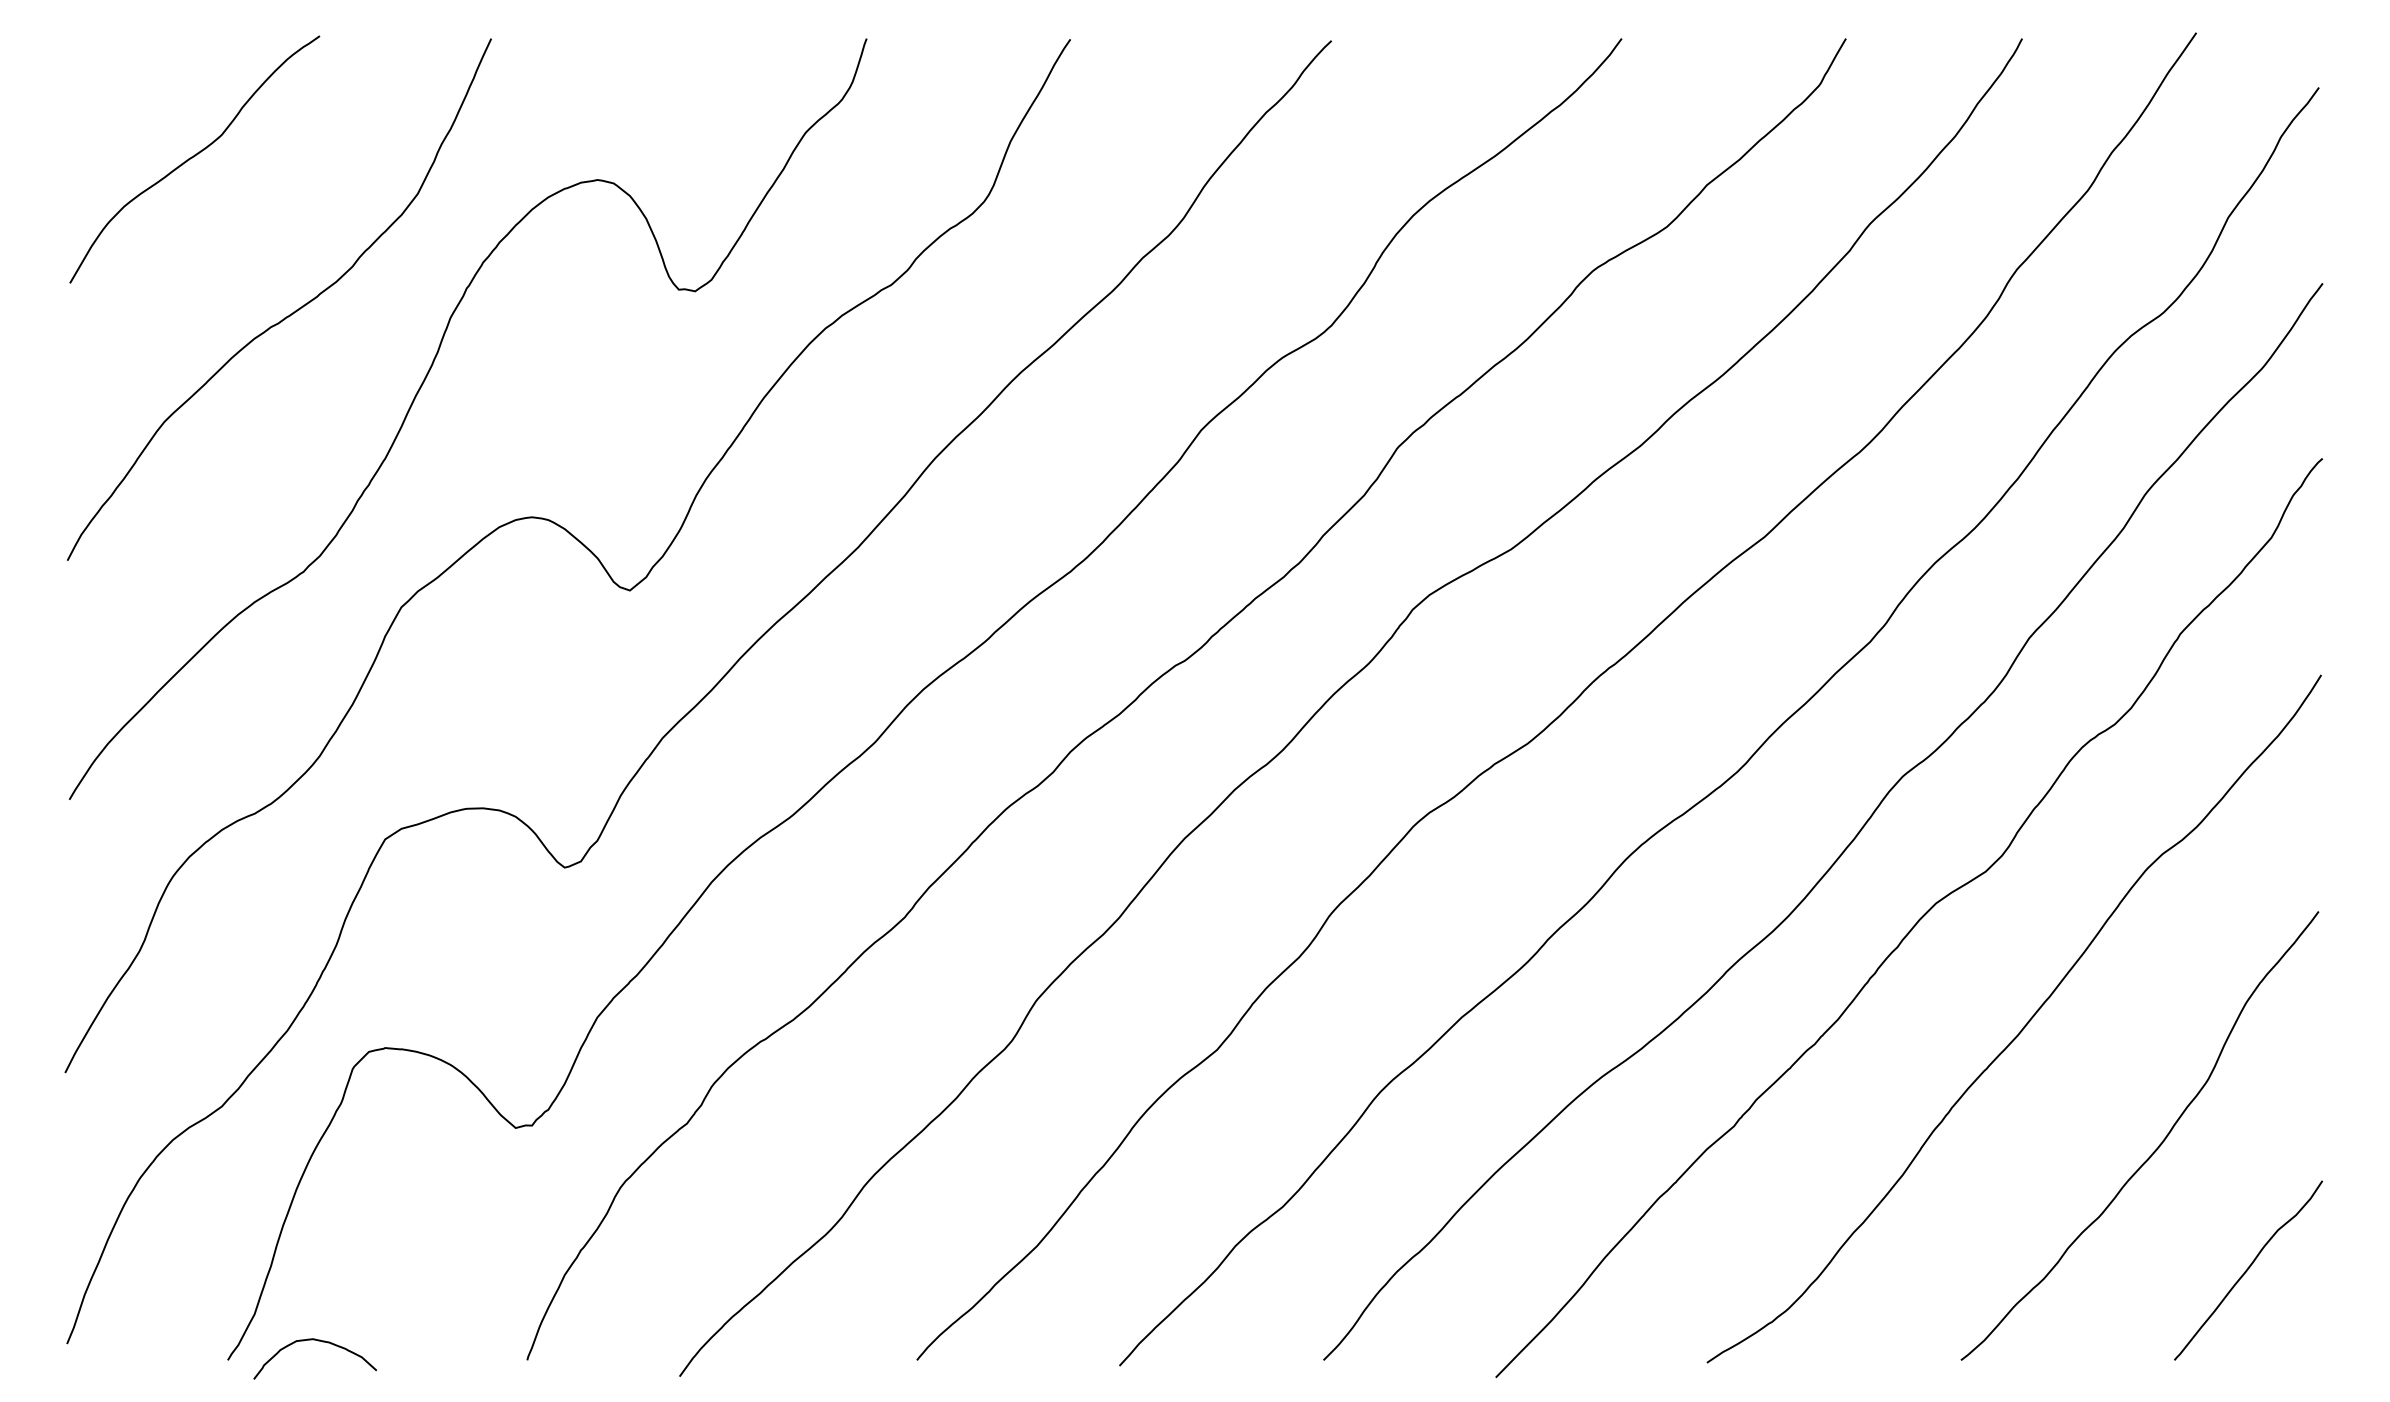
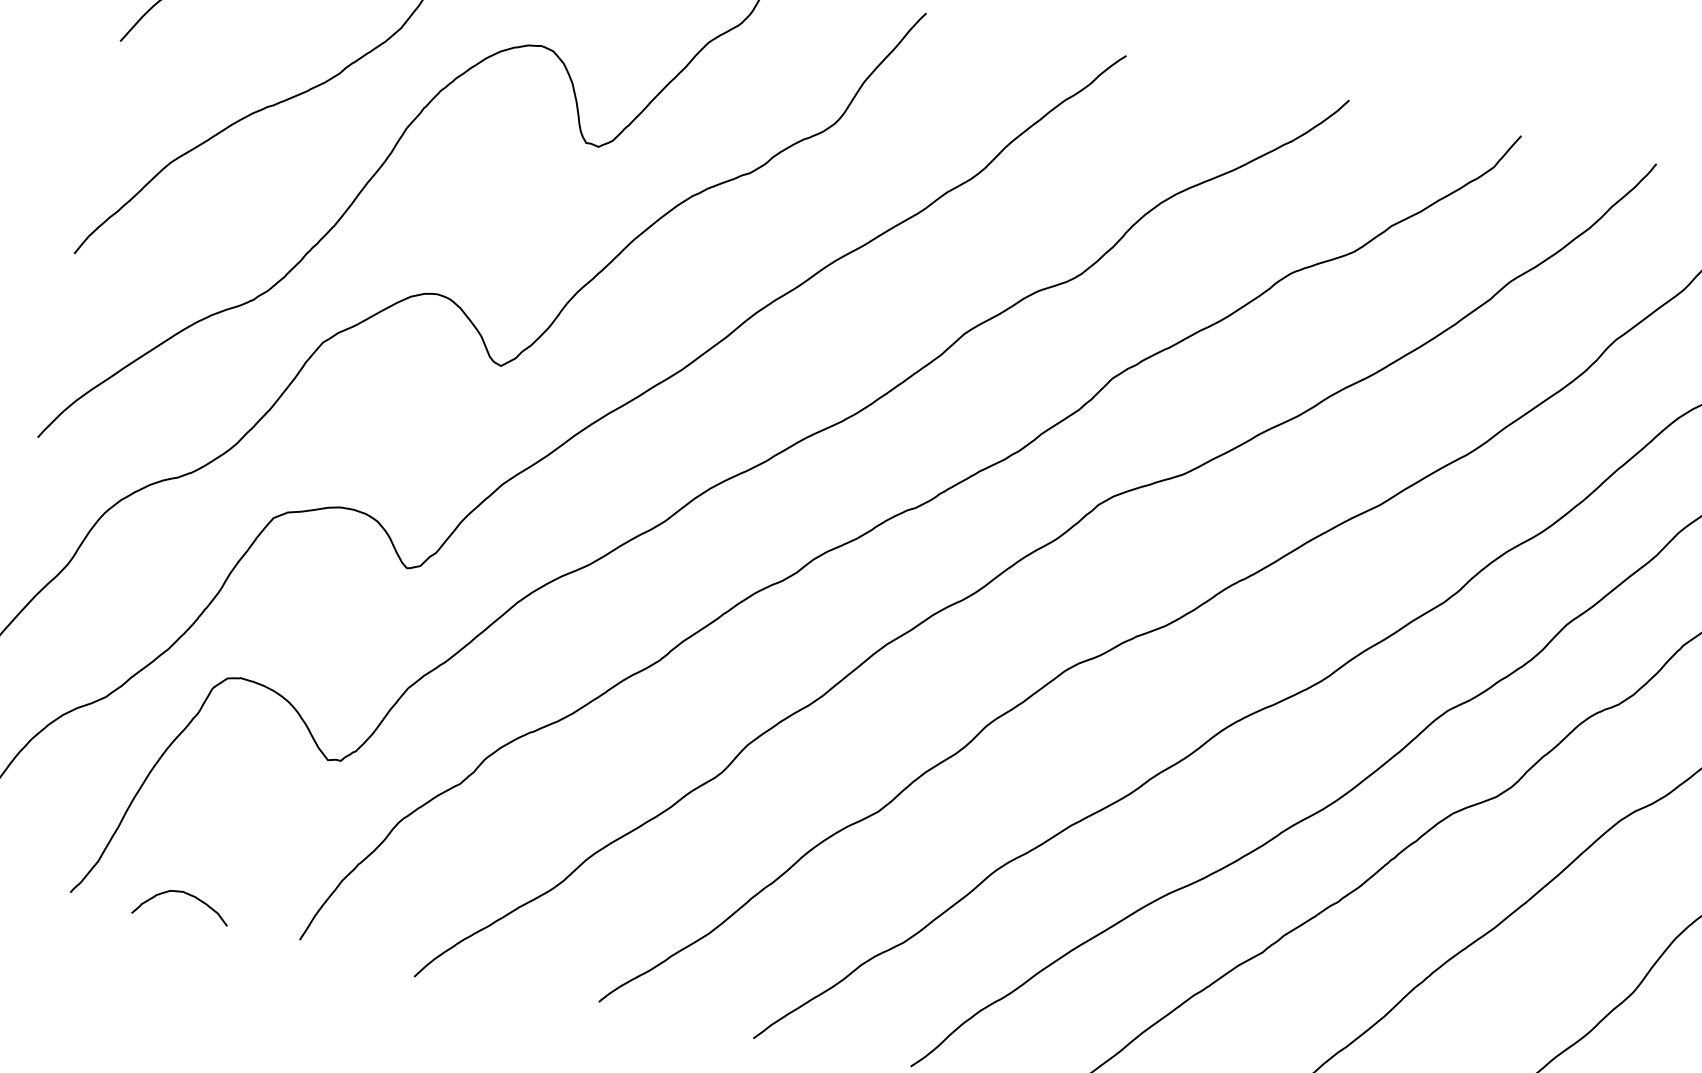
curve: (317, 1341) -> (186, 894), moved

